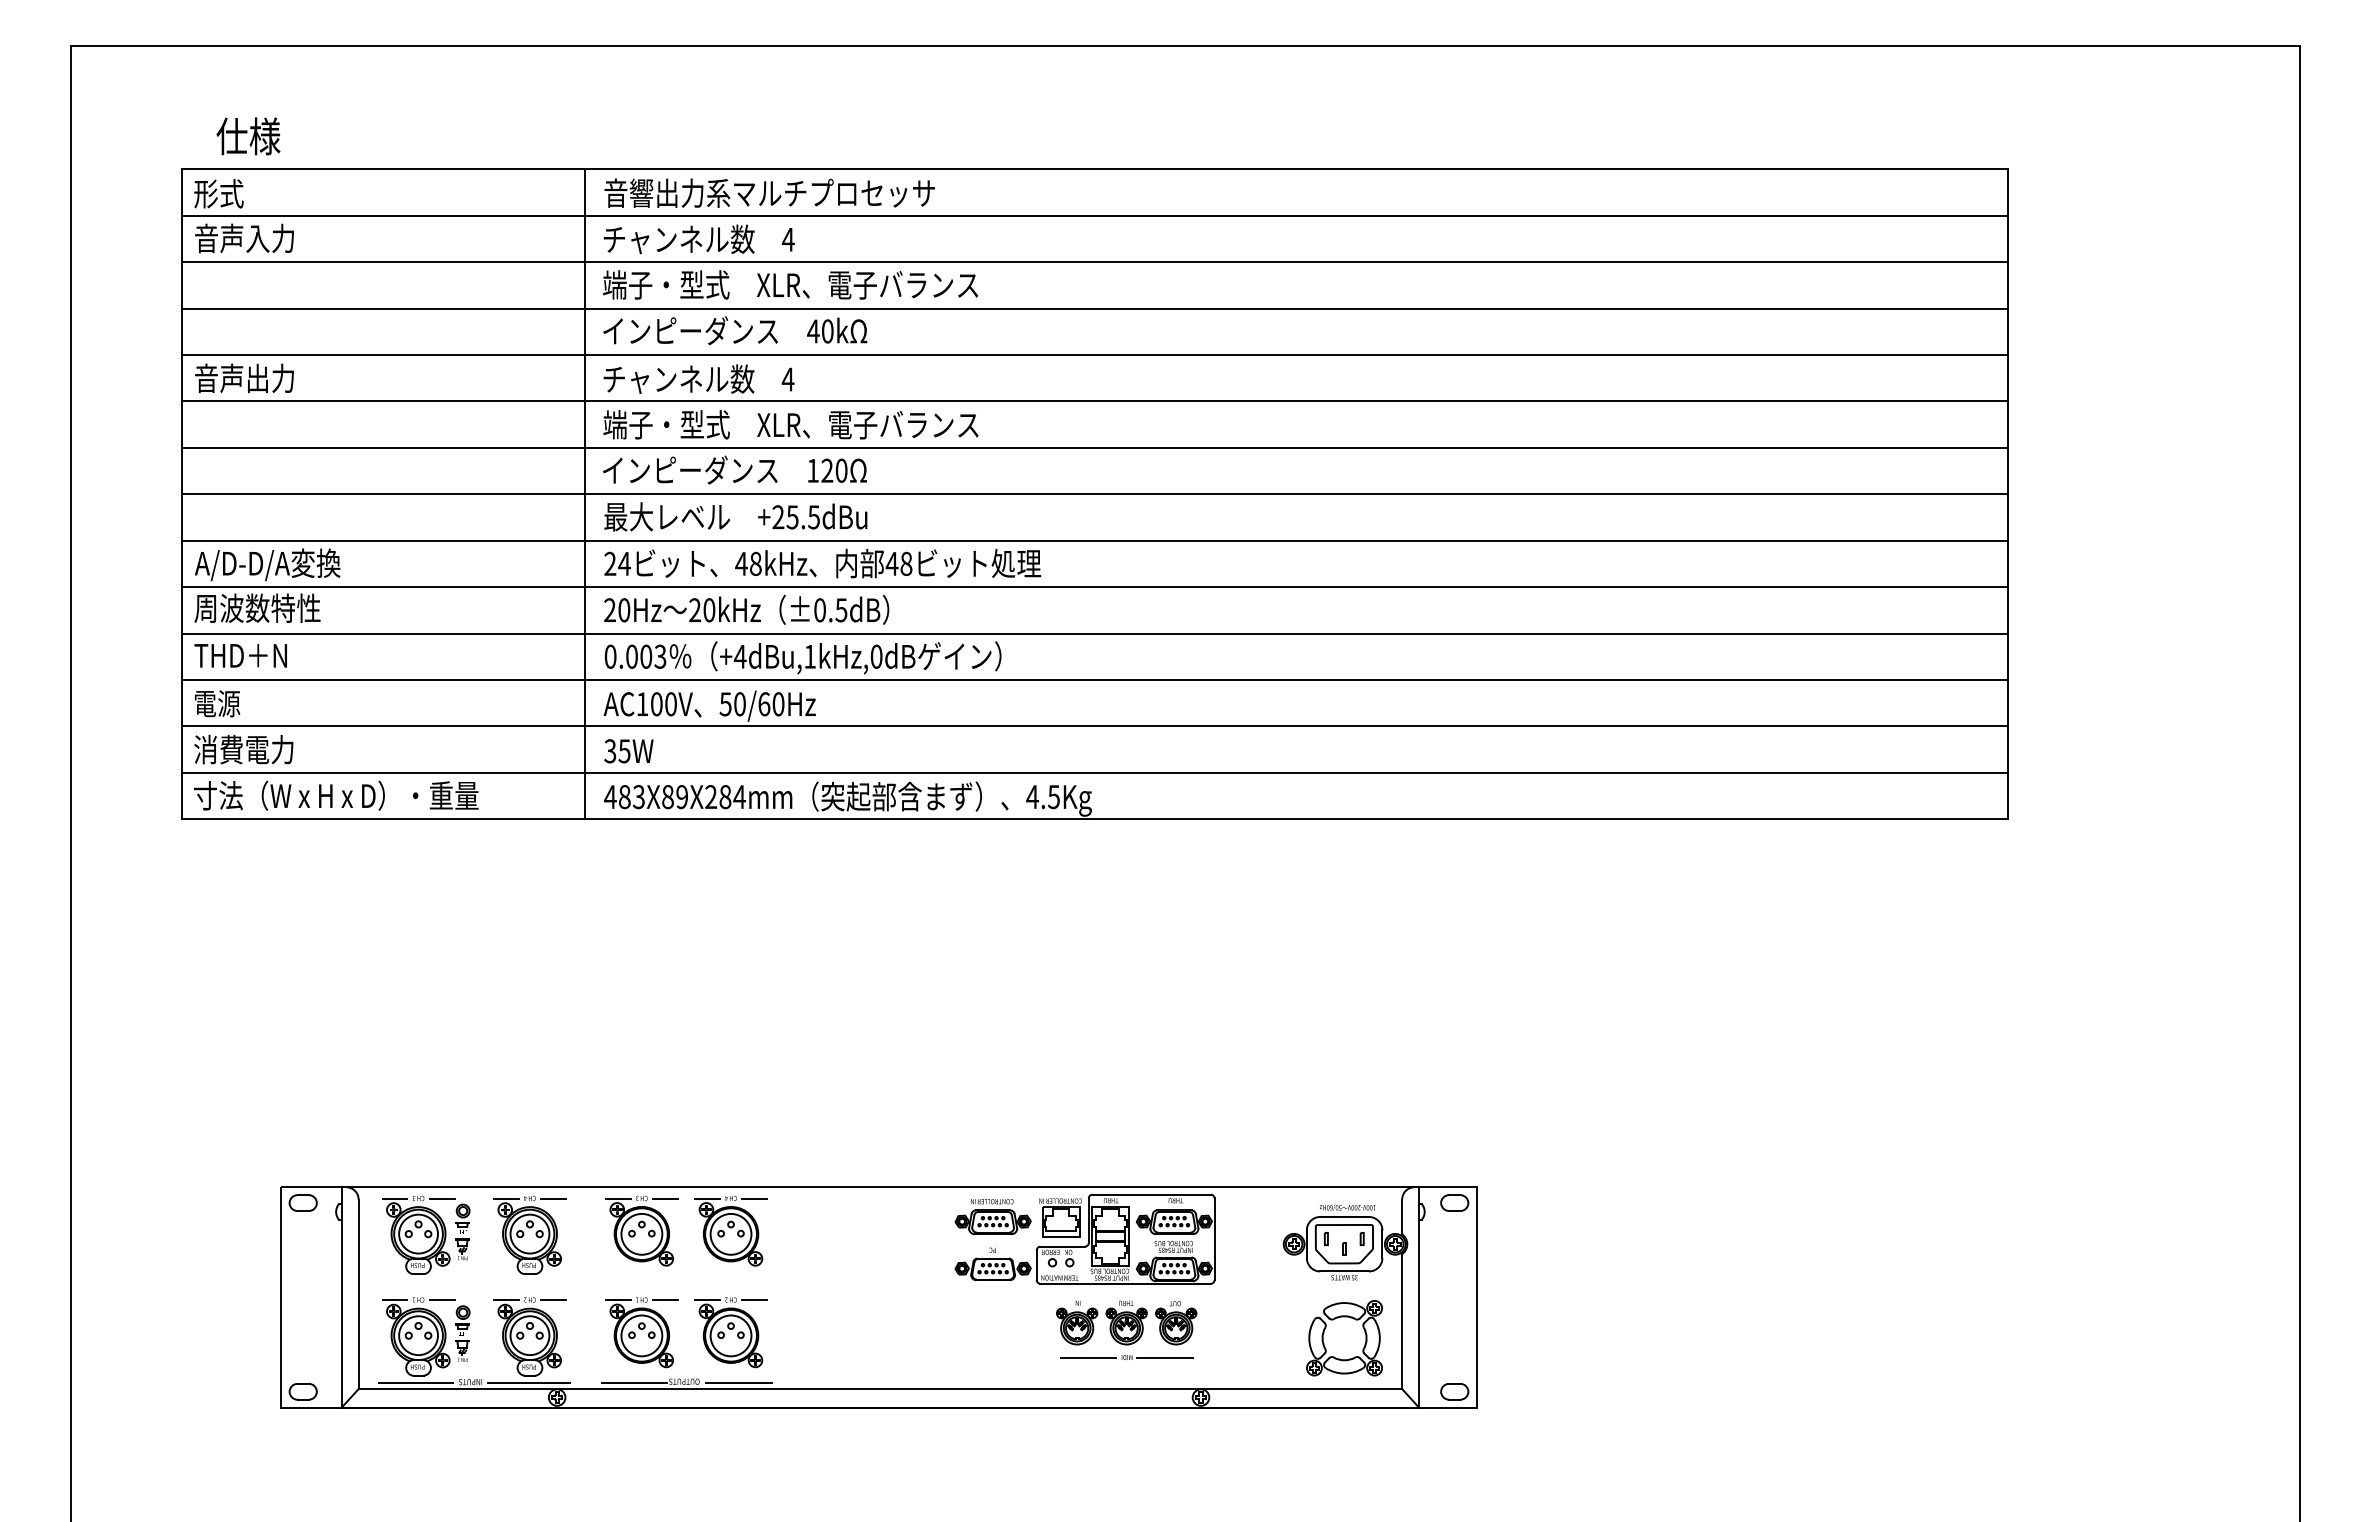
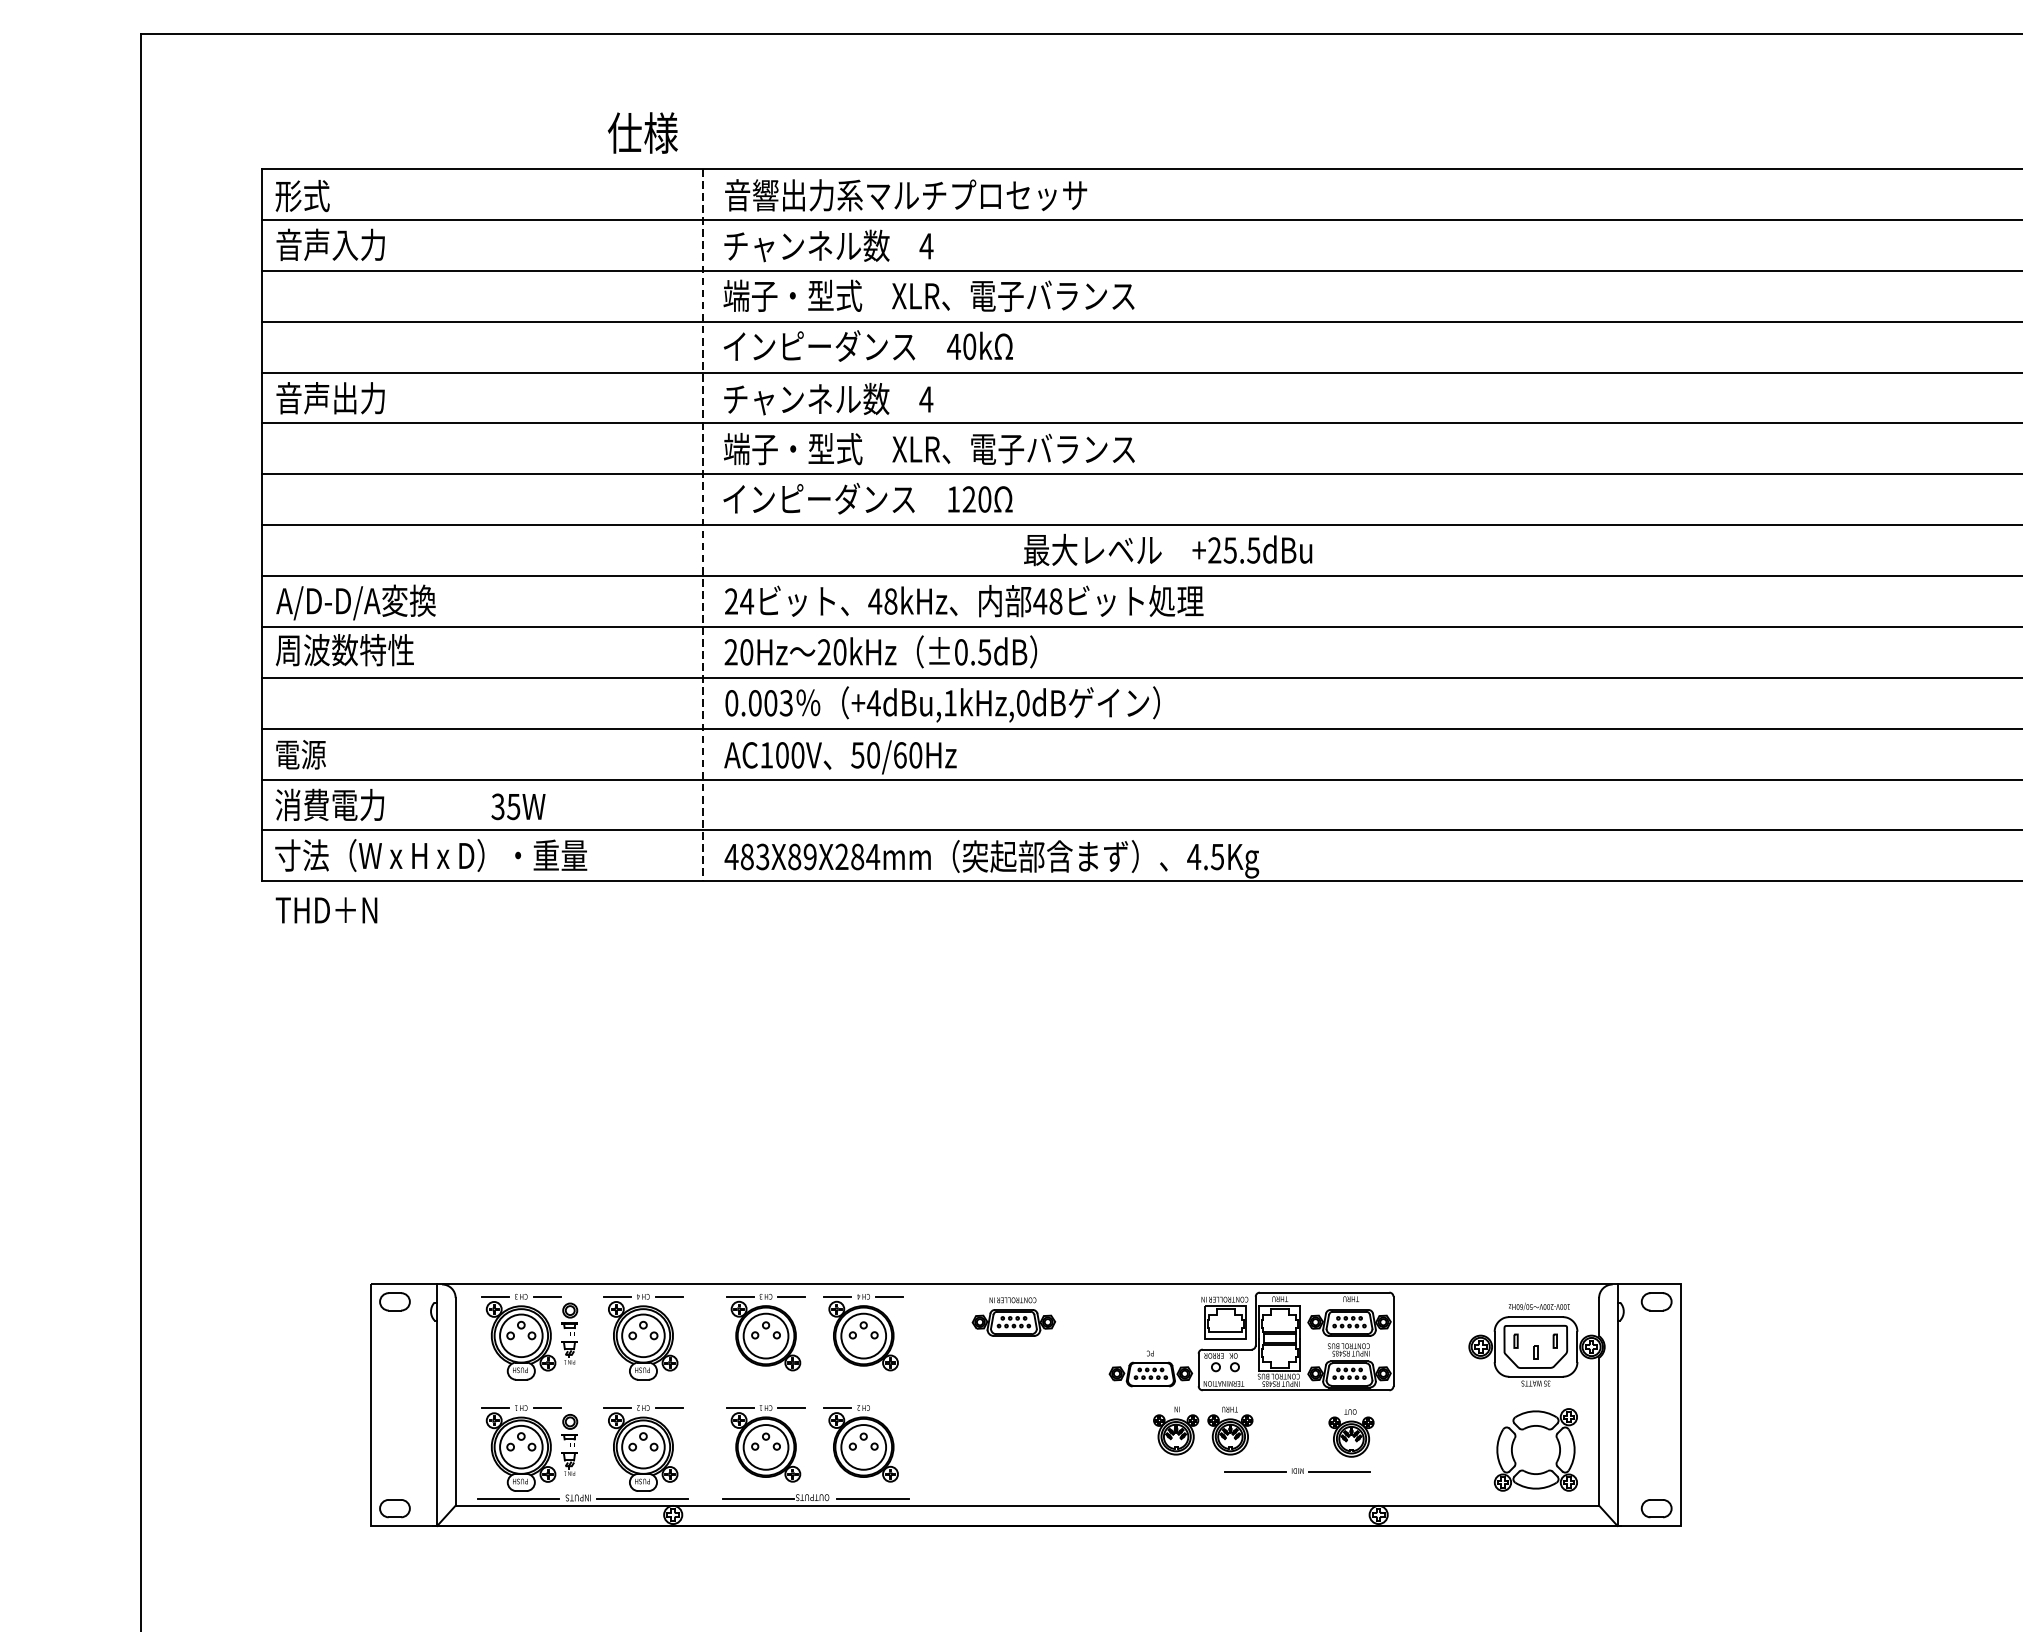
text: (248, 136) -> (642, 133), moved
line: (584, 494) -> (703, 525), solid -> dashed
text: (735, 516) -> (1167, 549), moved
text: (240, 655) -> (326, 910), moved
text: (628, 751) -> (517, 807), moved
part: (992, 1217) -> (1013, 1317), moved
line: (754, 1300) -> (889, 1408), removed
part: (1096, 1317) -> (1197, 1425), moved

